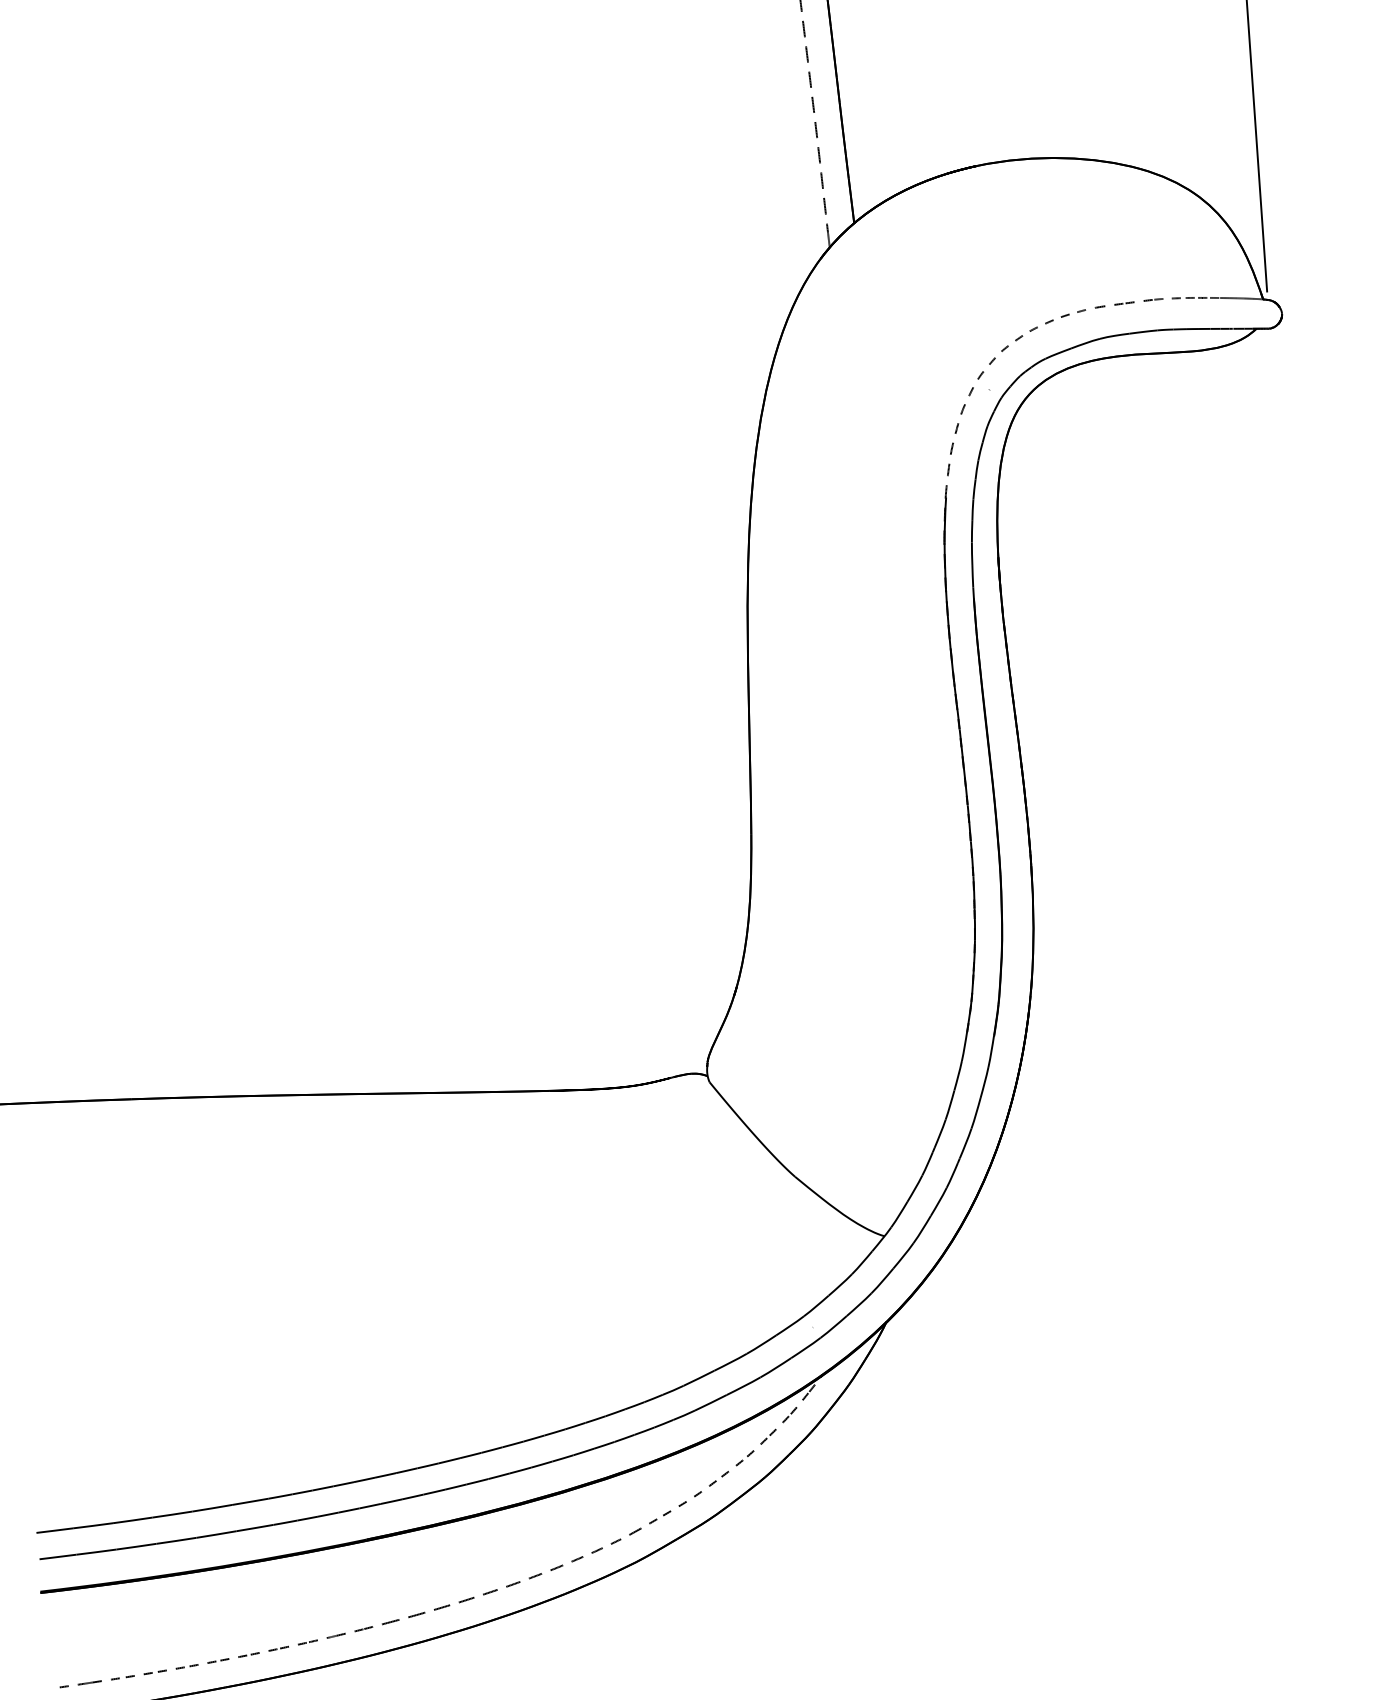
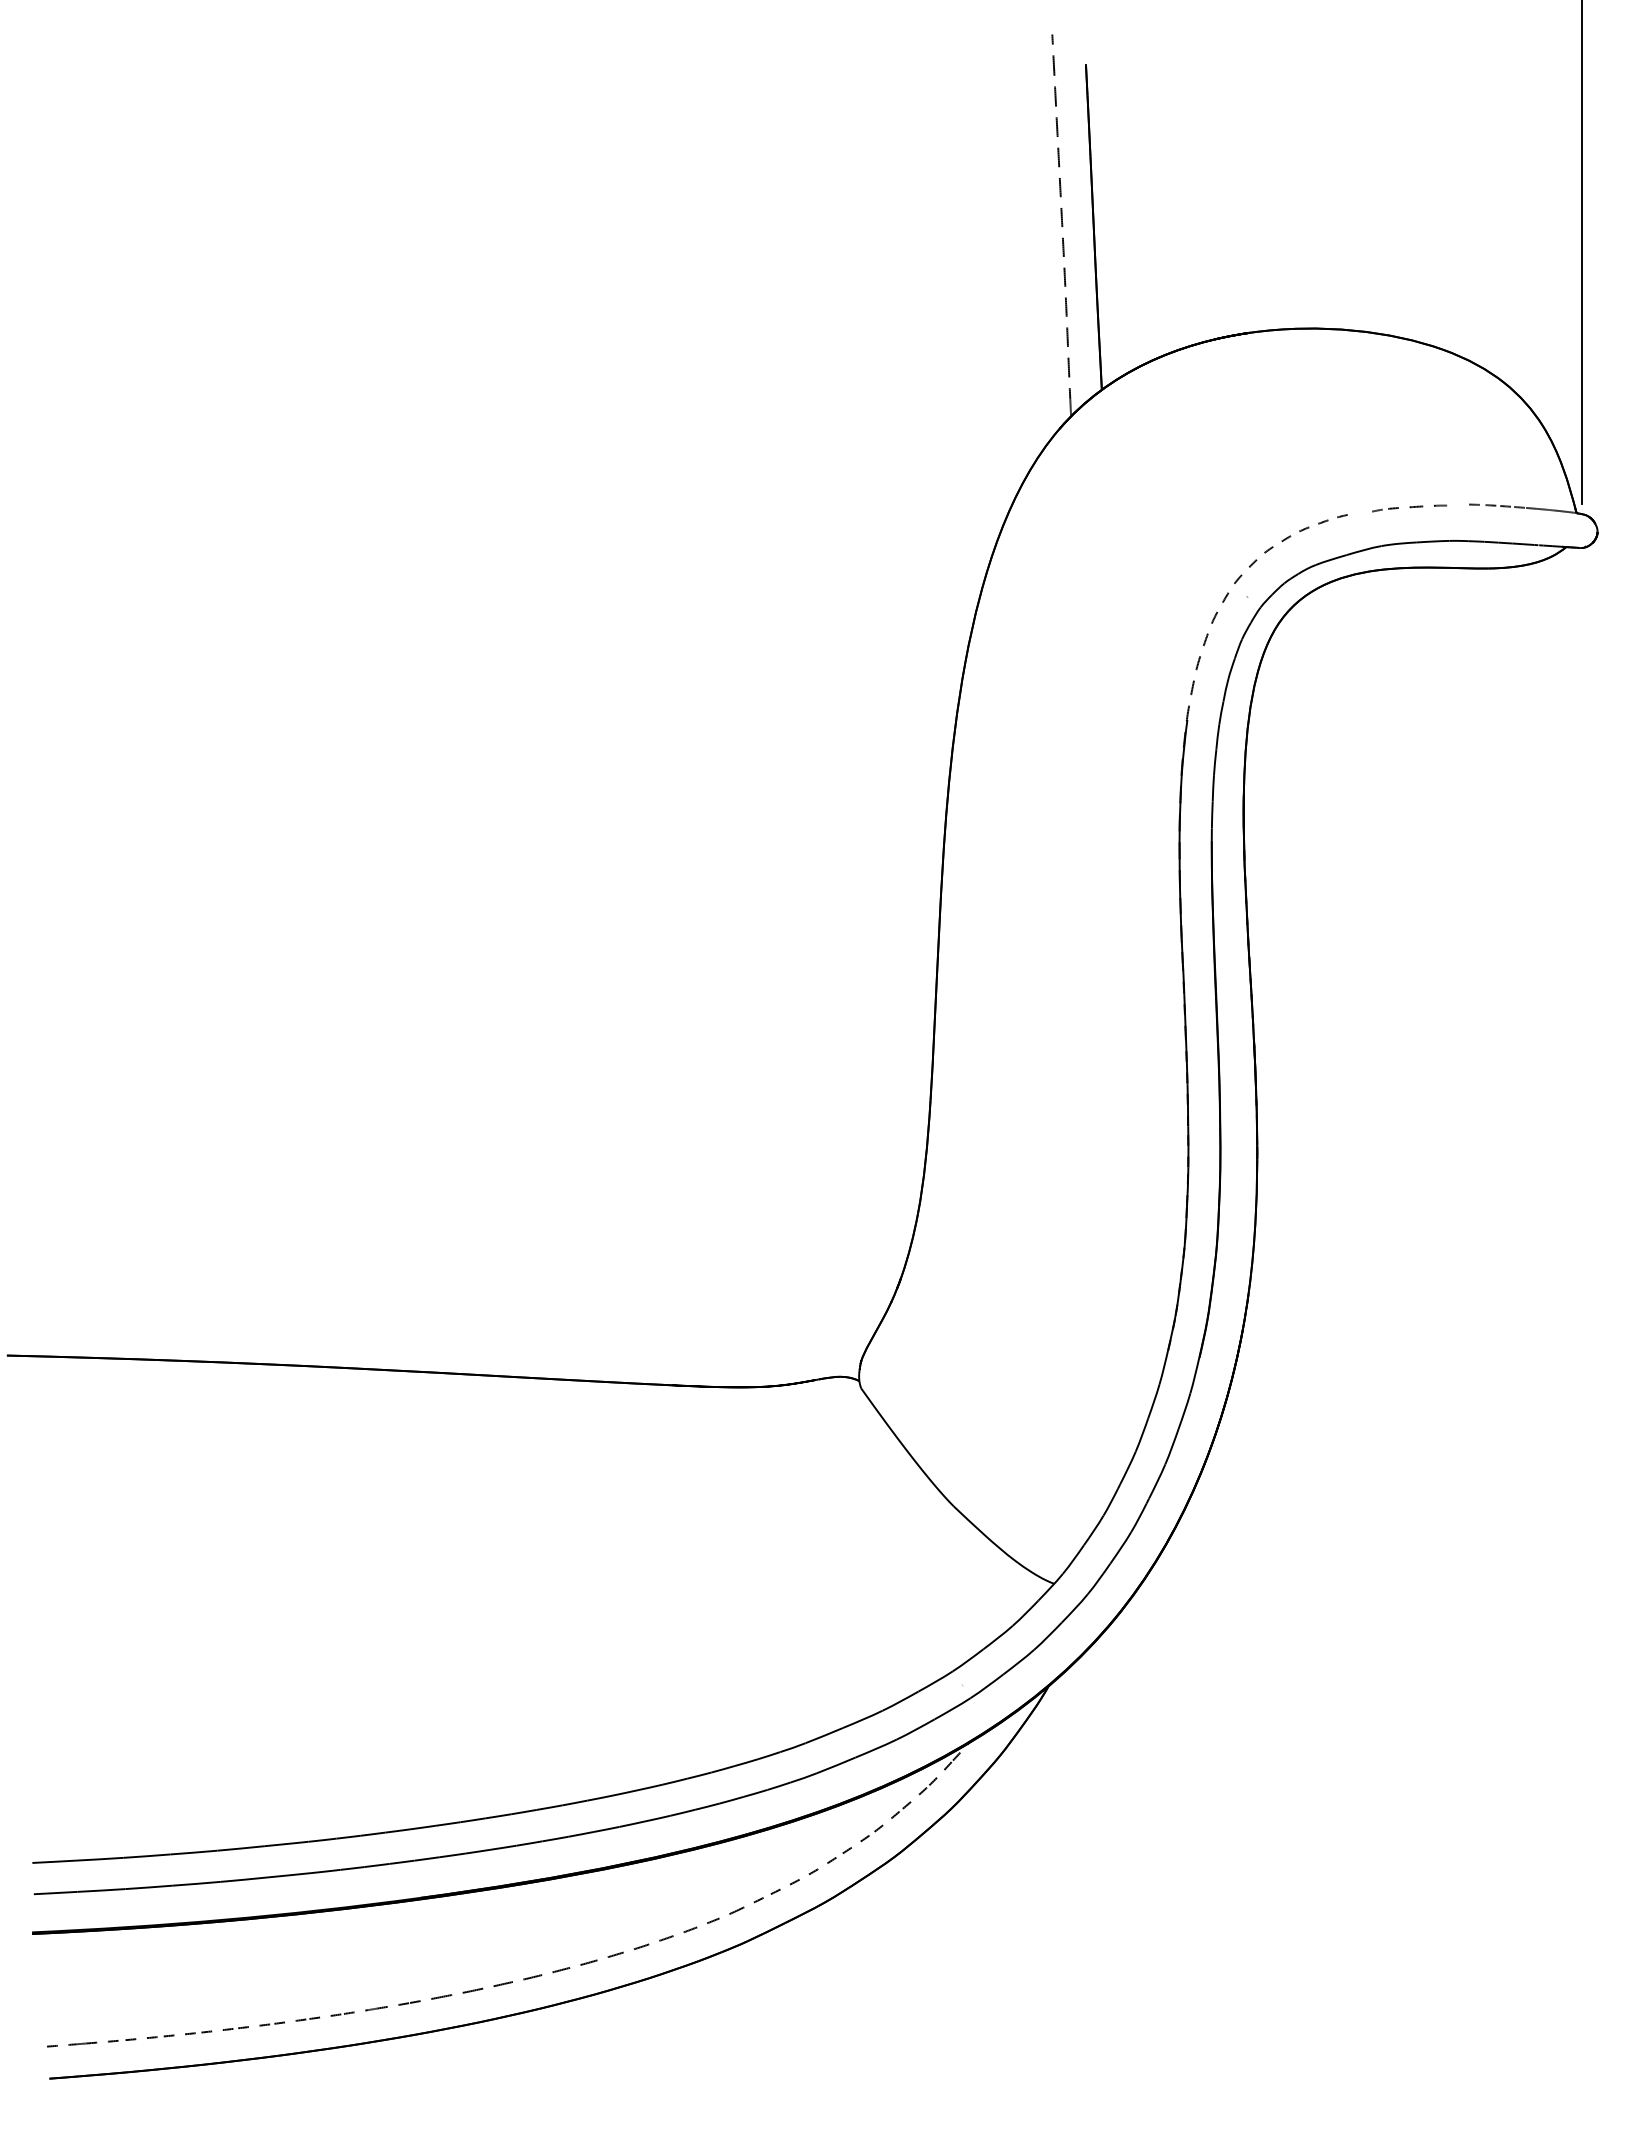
part: (1119, 305) -> (1407, 508), size x0.7

